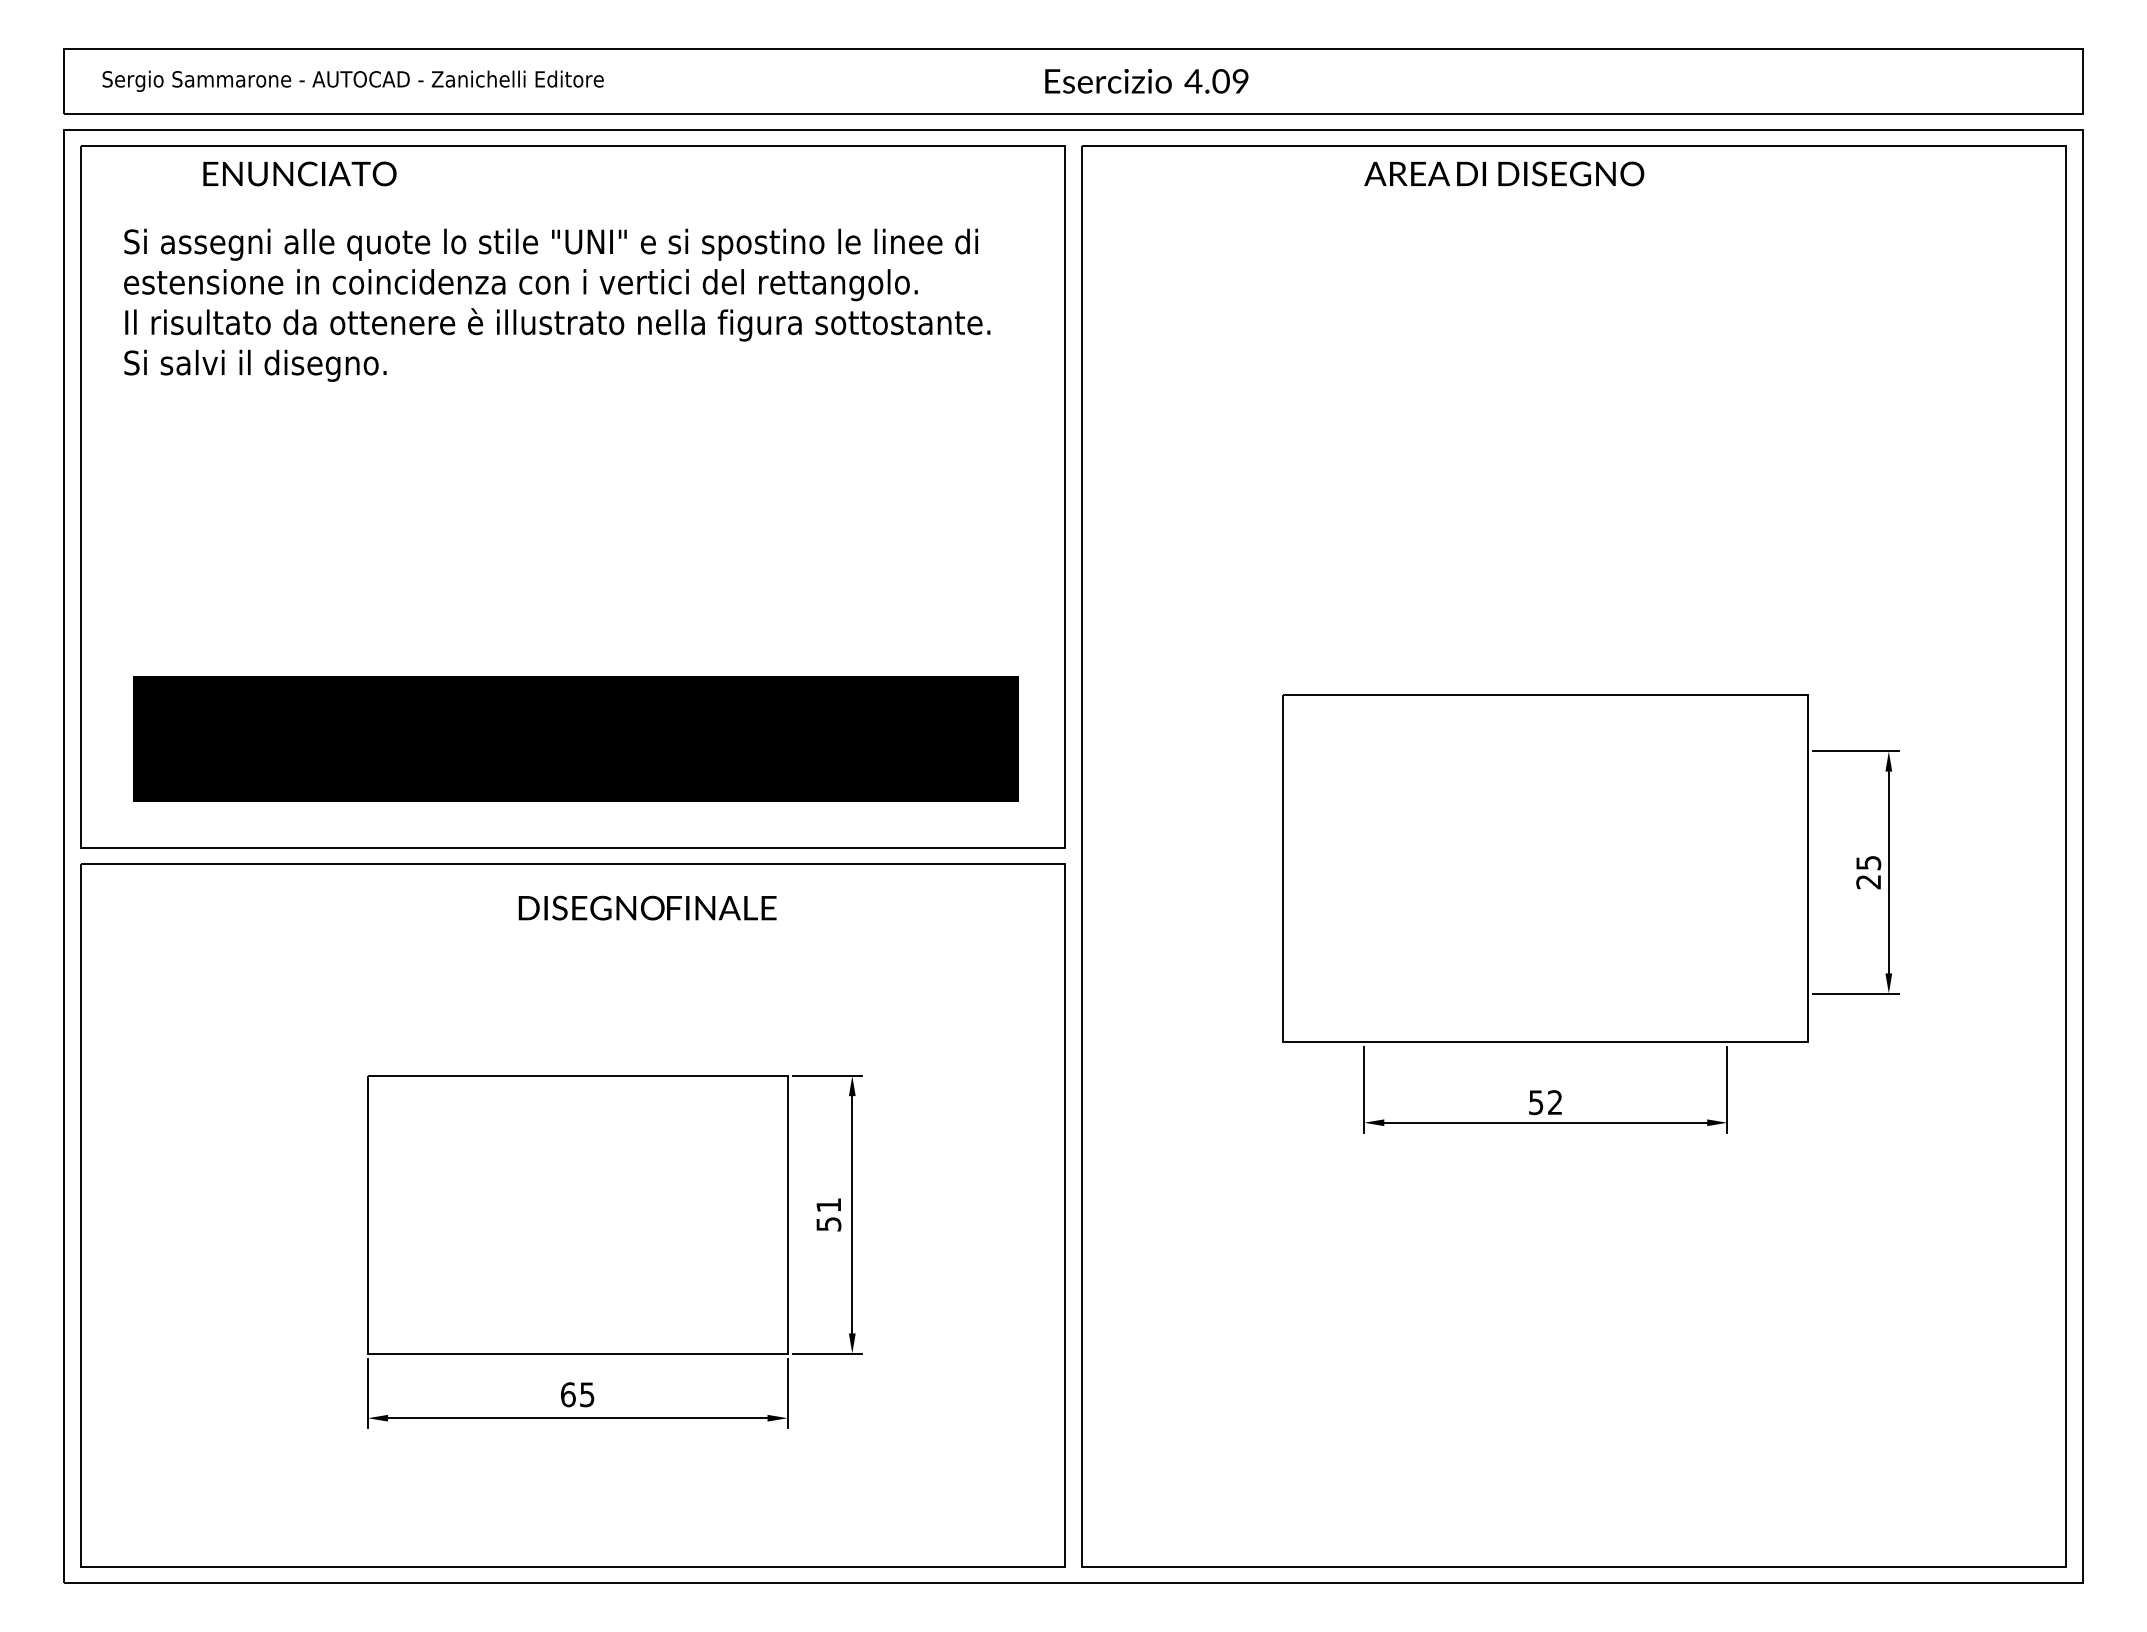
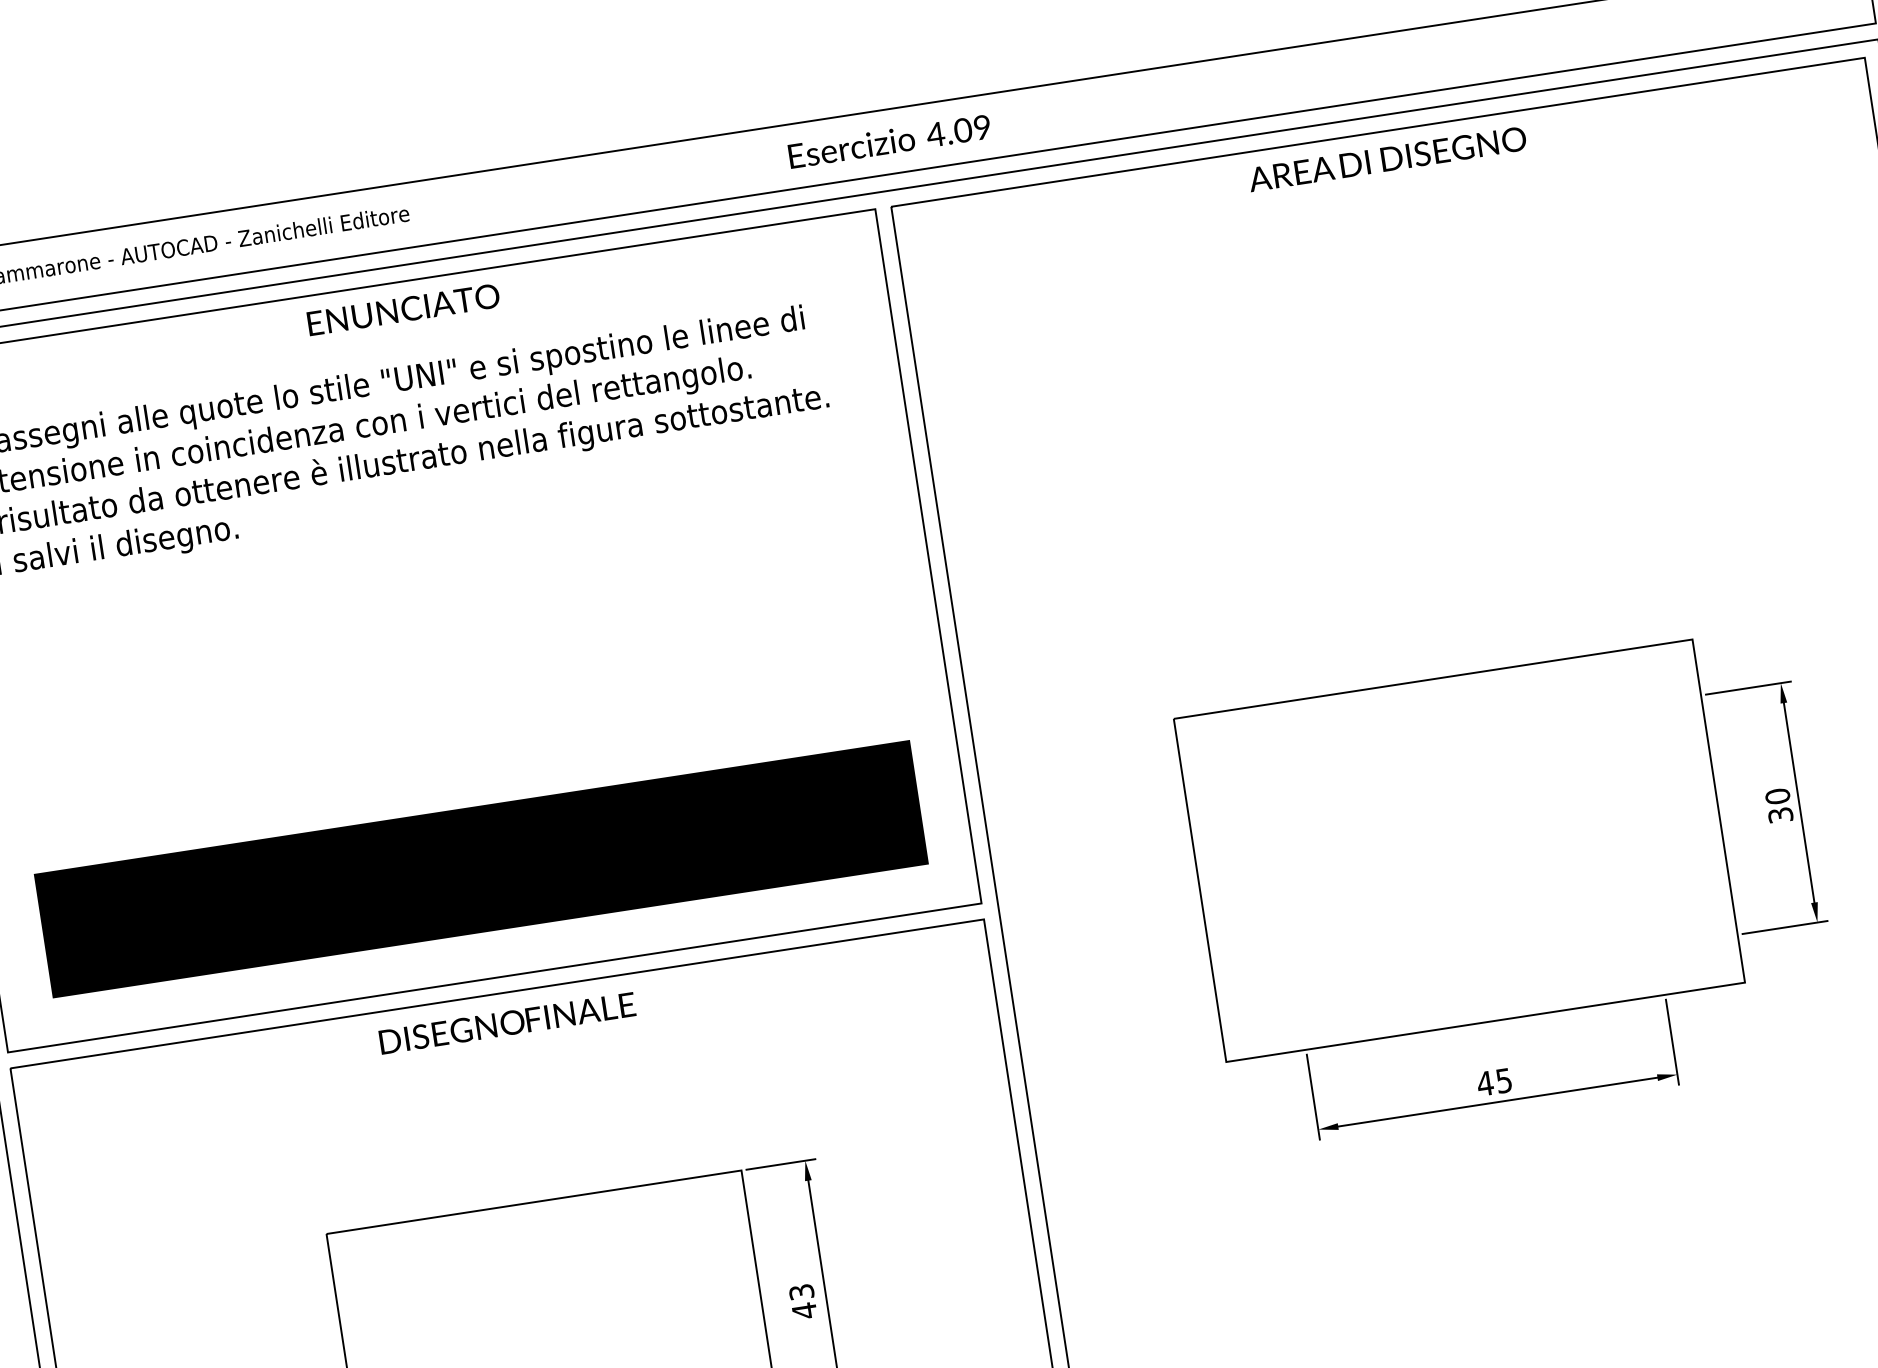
text: (1146, 80) -> (889, 140), moved
text: (299, 173) -> (403, 309), moved
text: (1504, 173) -> (1387, 158), moved
text: (1868, 872) -> (1779, 805), 25 -> 30
text: (647, 907) -> (507, 1022), moved
text: (1545, 1102) -> (1494, 1082), 52 -> 45
text: (828, 1215) -> (802, 1302), 51 -> 43

